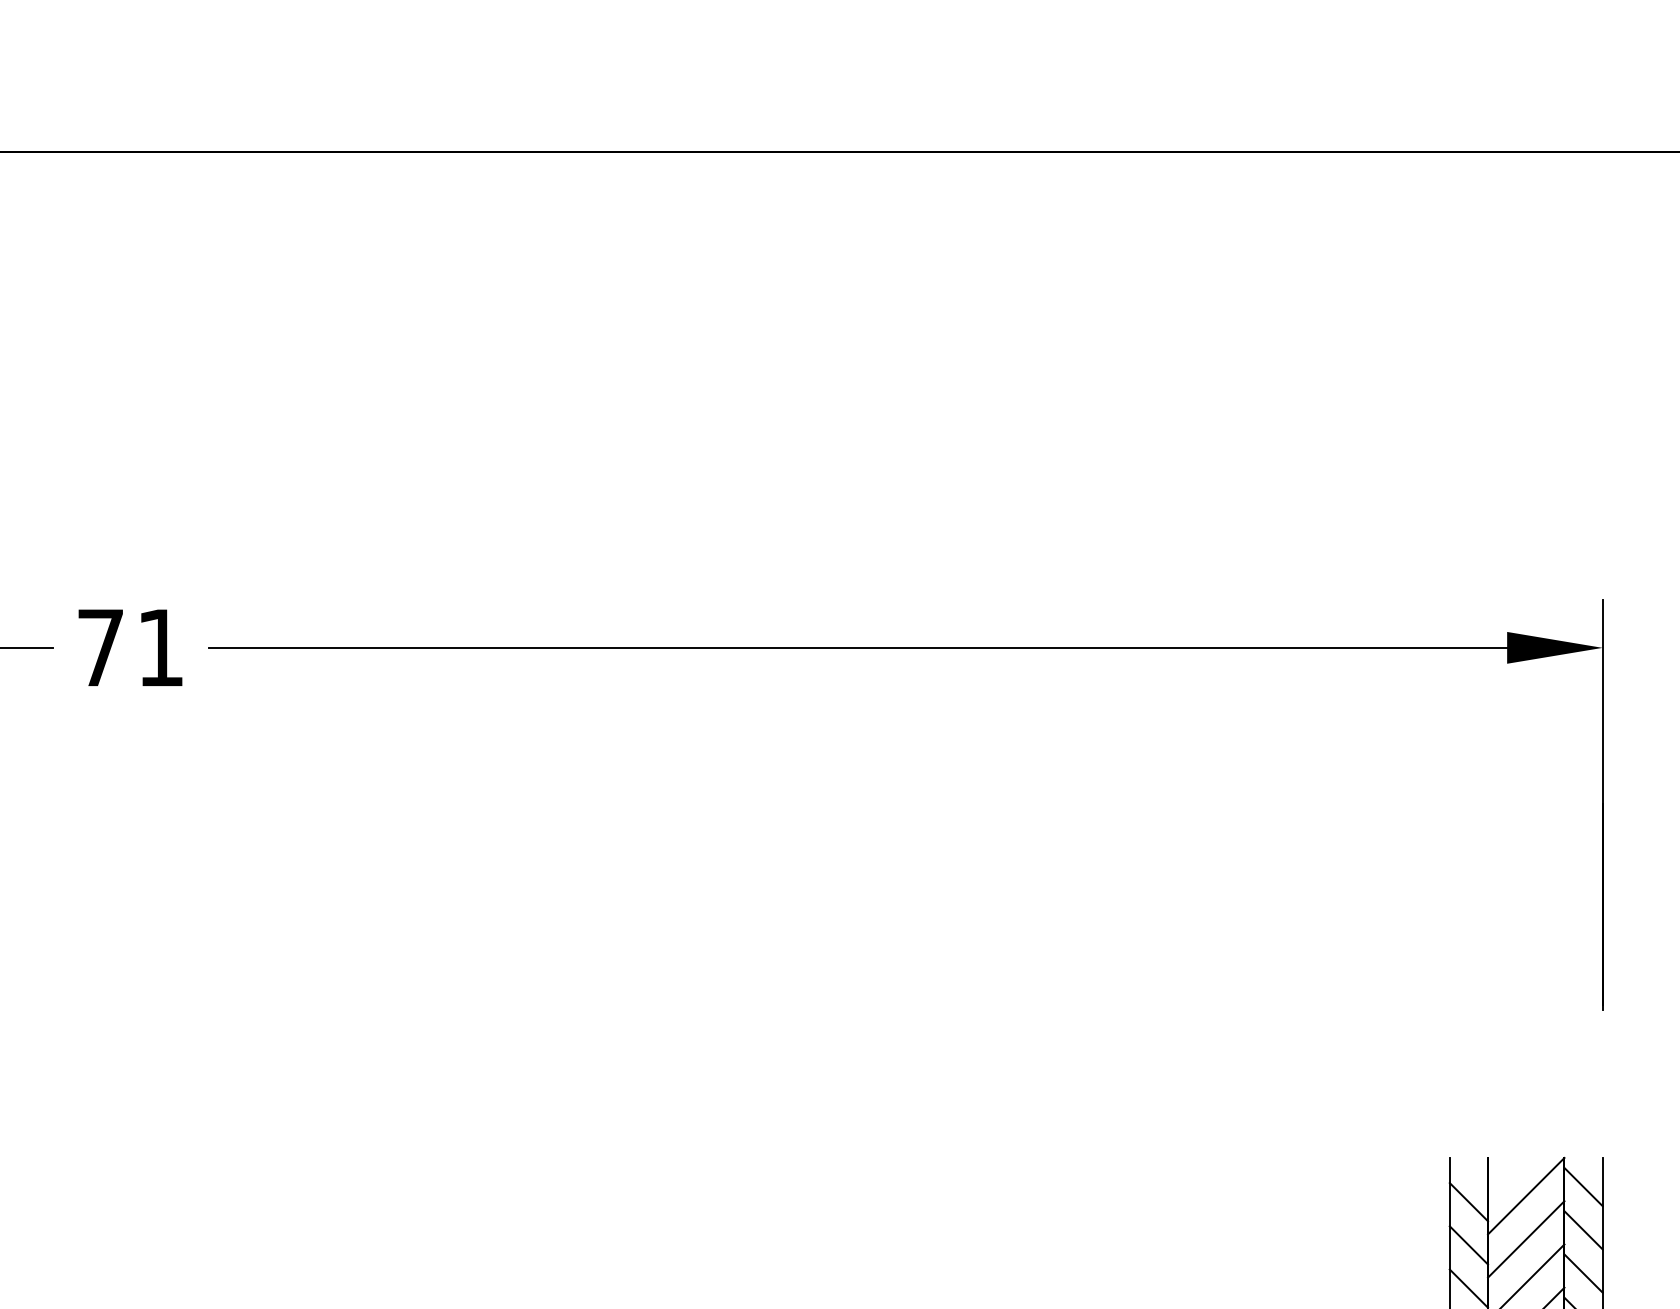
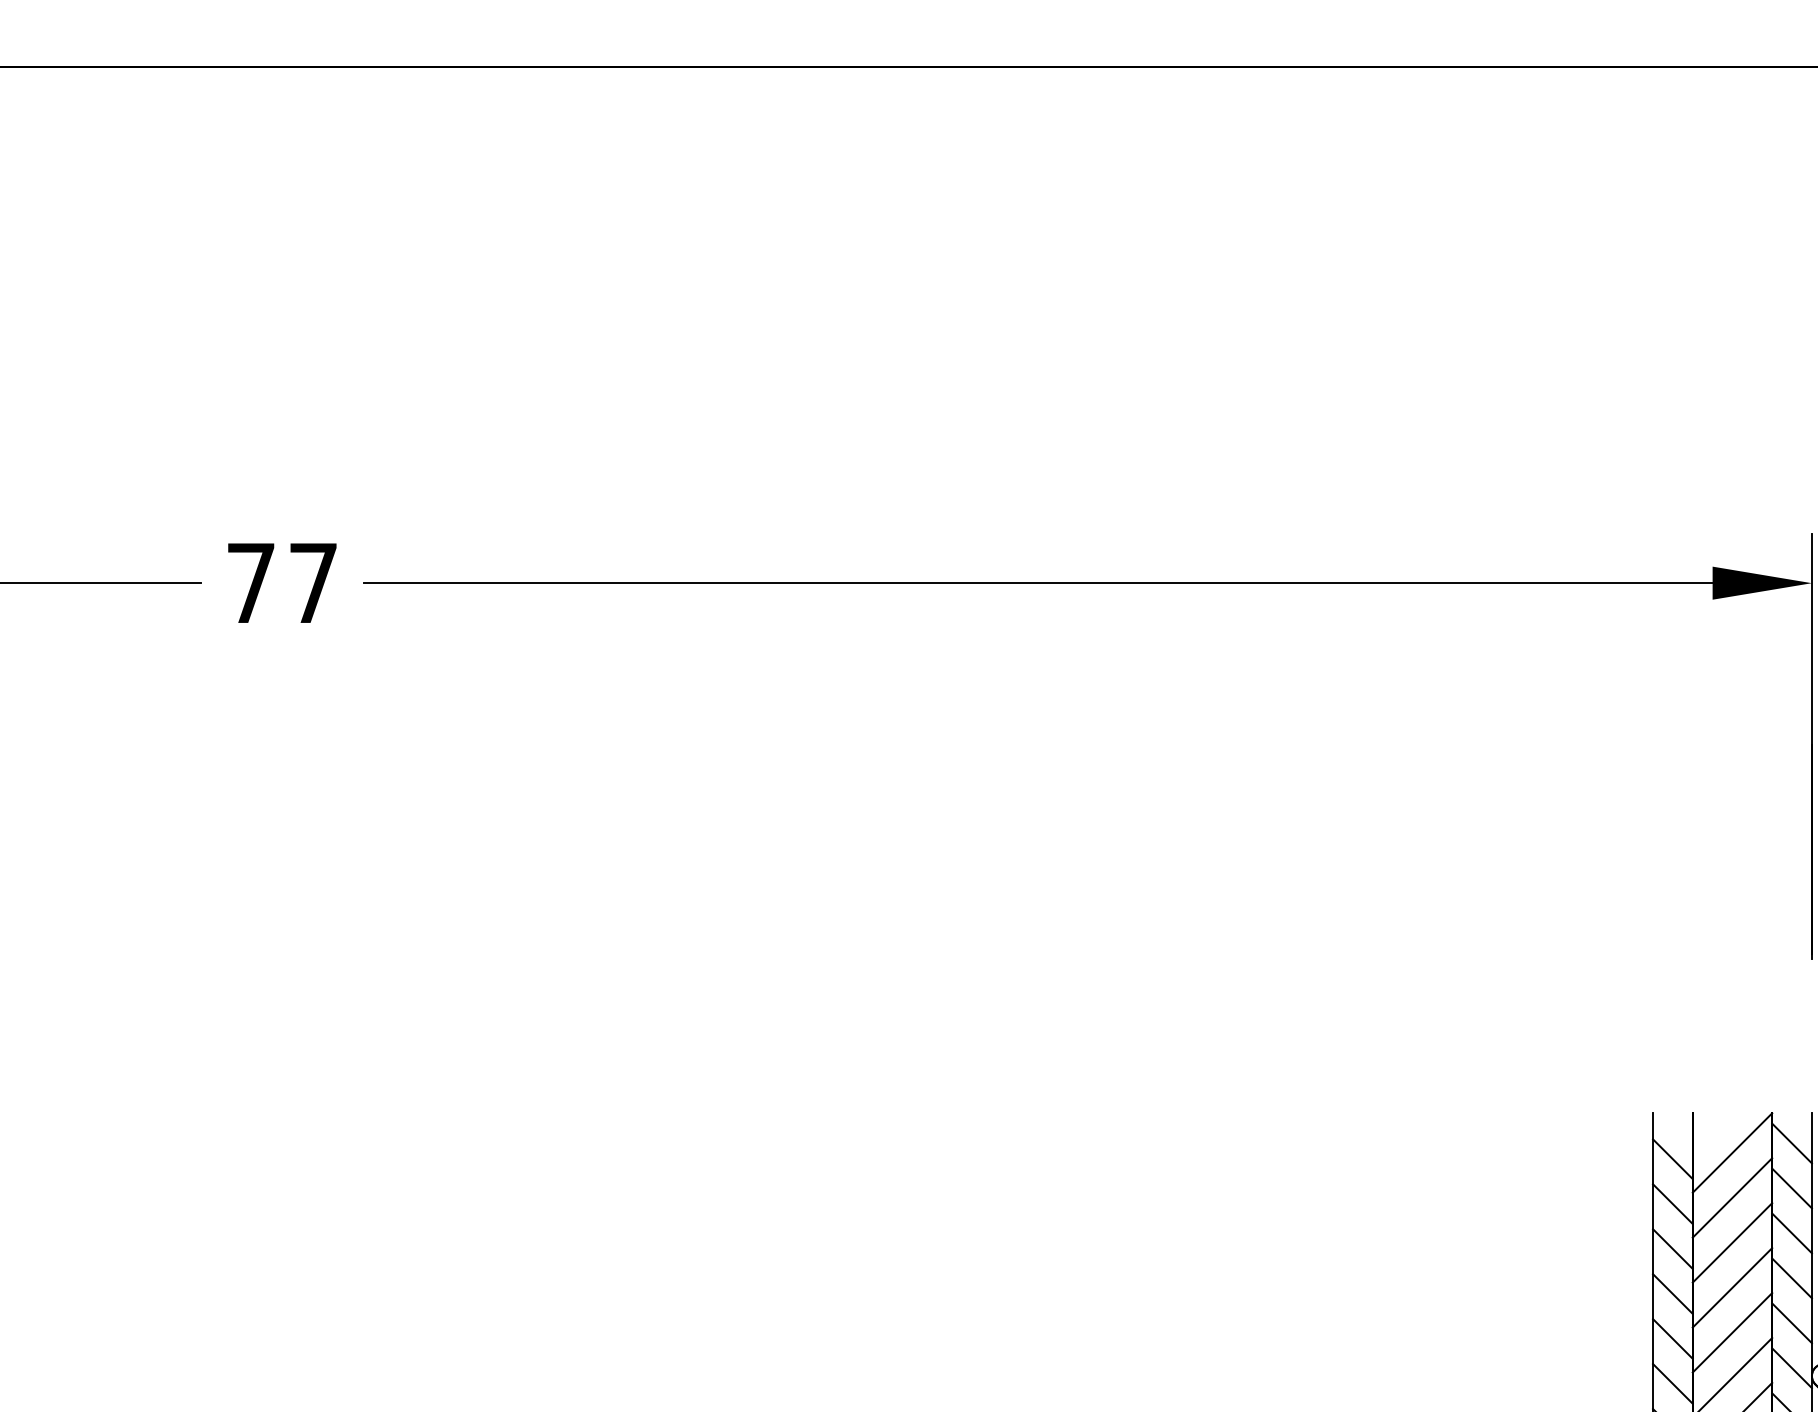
text: (160, 647) -> (313, 582), 71 -> 77

